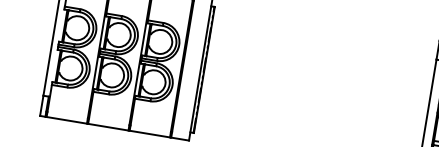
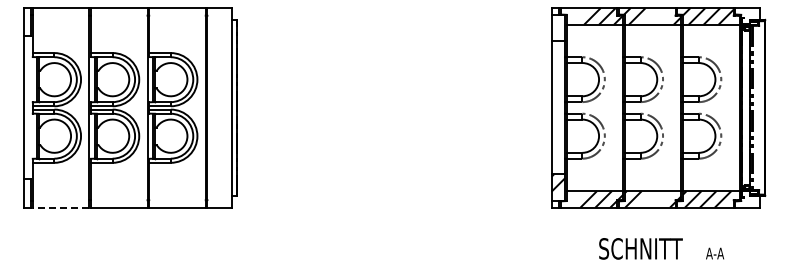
line: (66, 120) -> (60, 207), solid -> dashed

